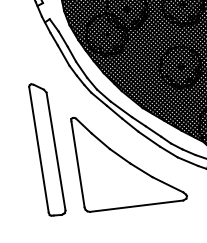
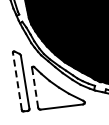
line: (39, 147) -> (17, 80), solid -> dashed
line: (78, 165) -> (35, 88), solid -> dashed

